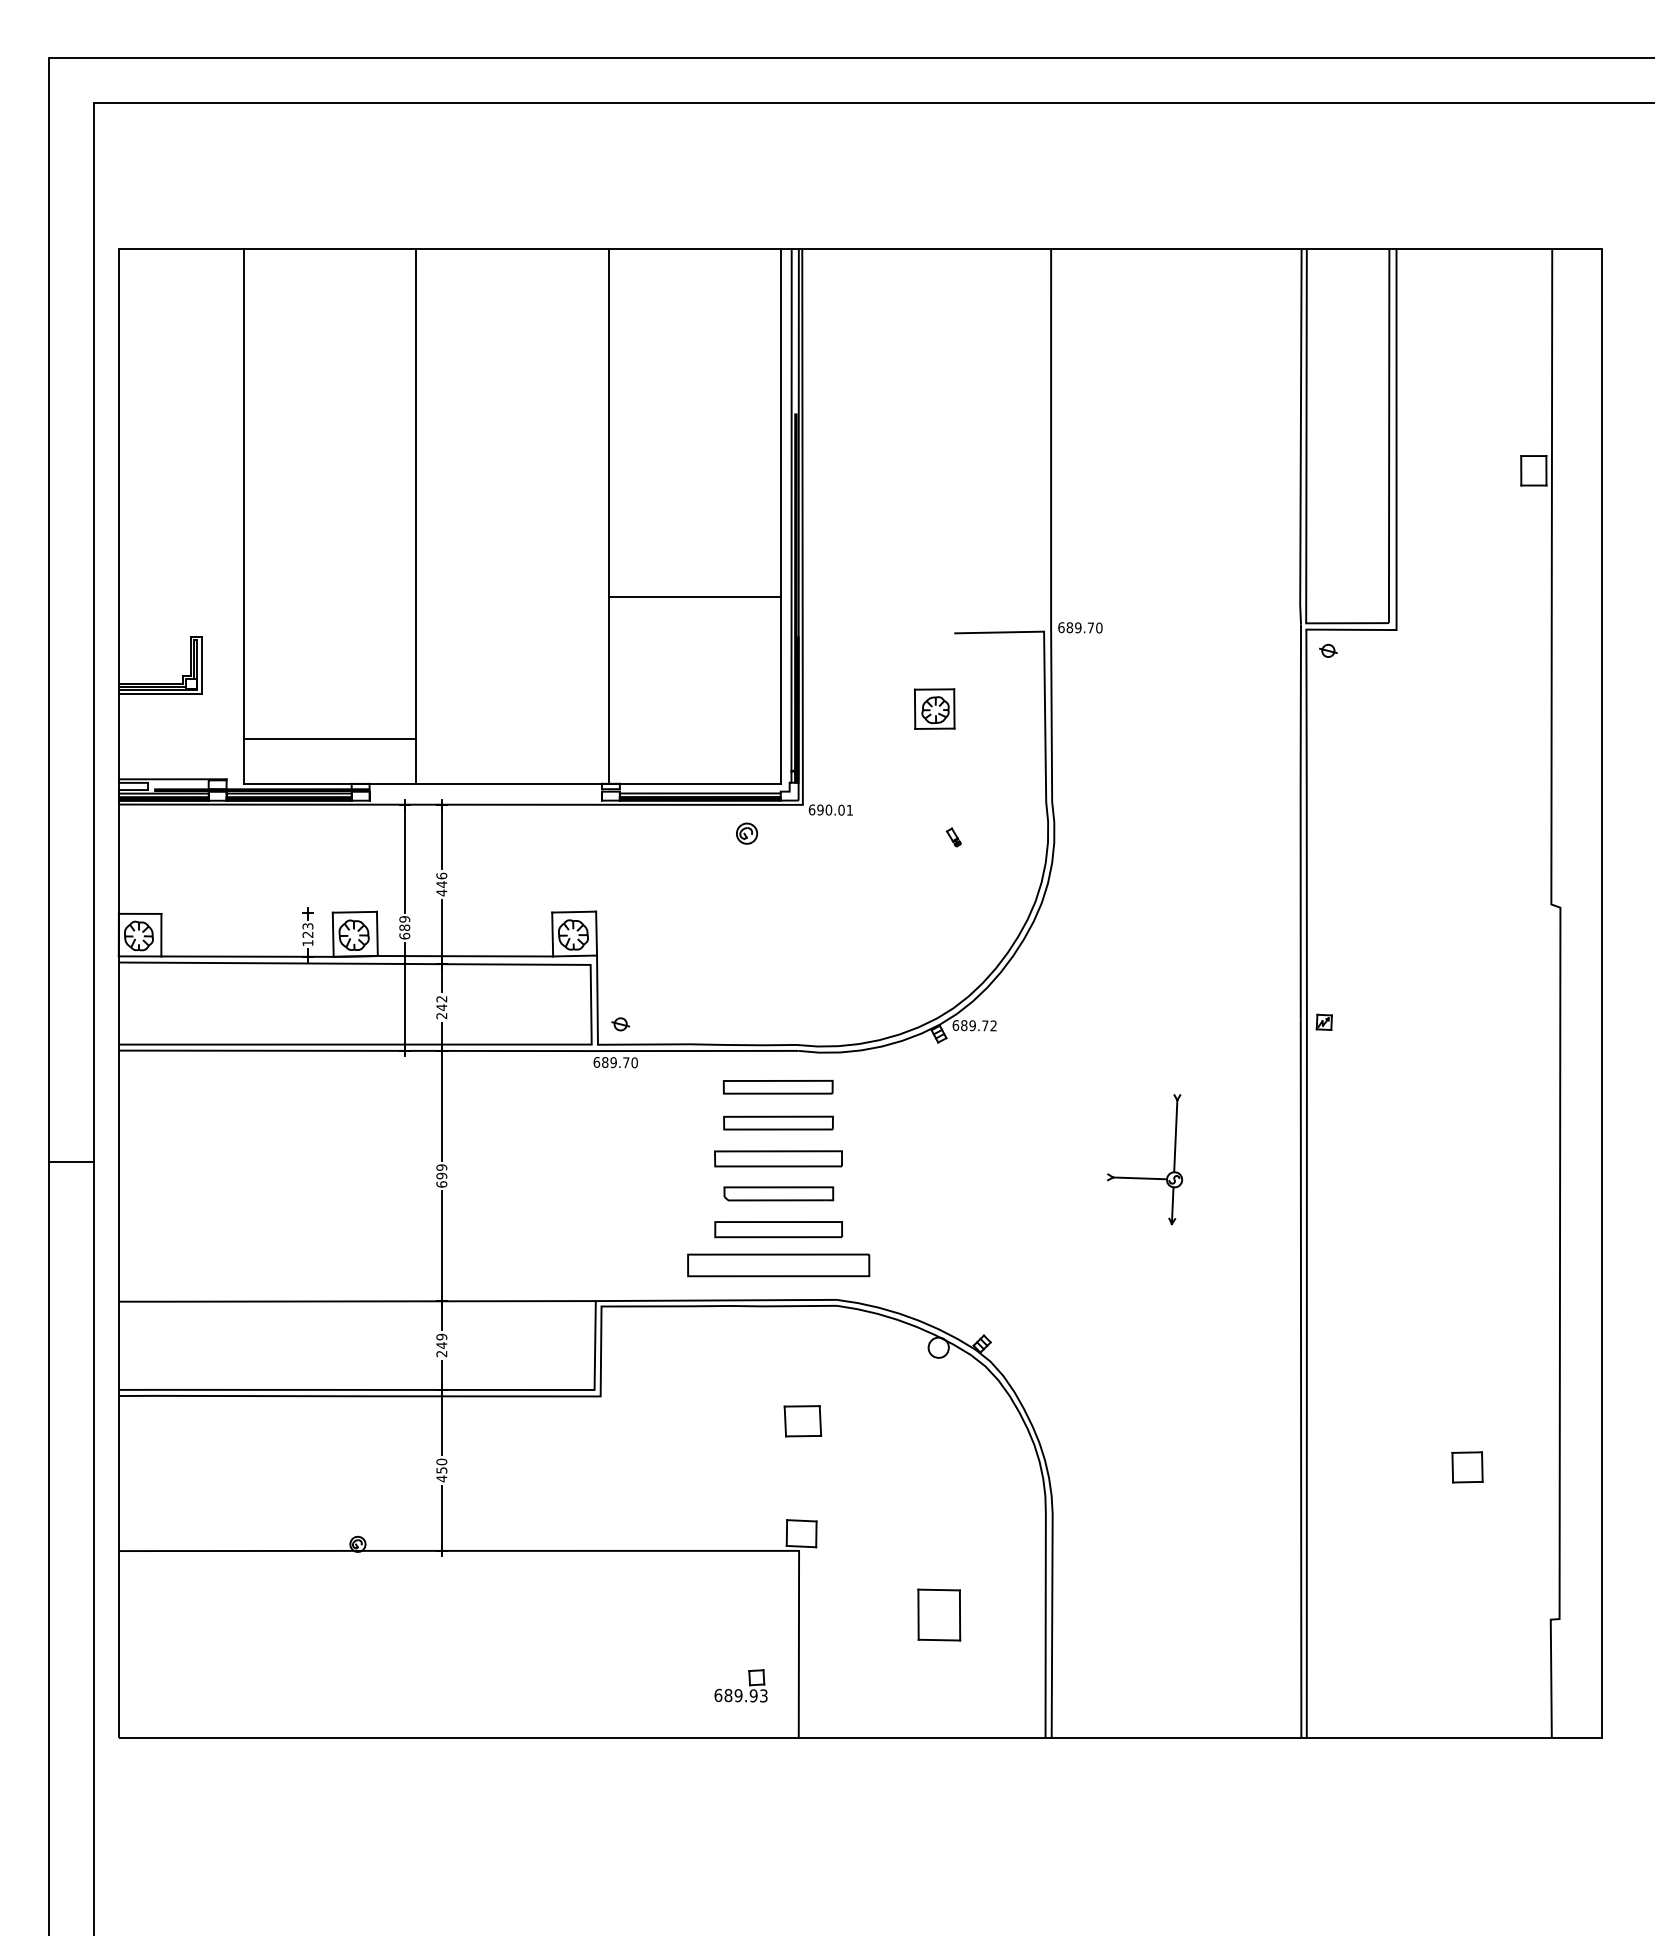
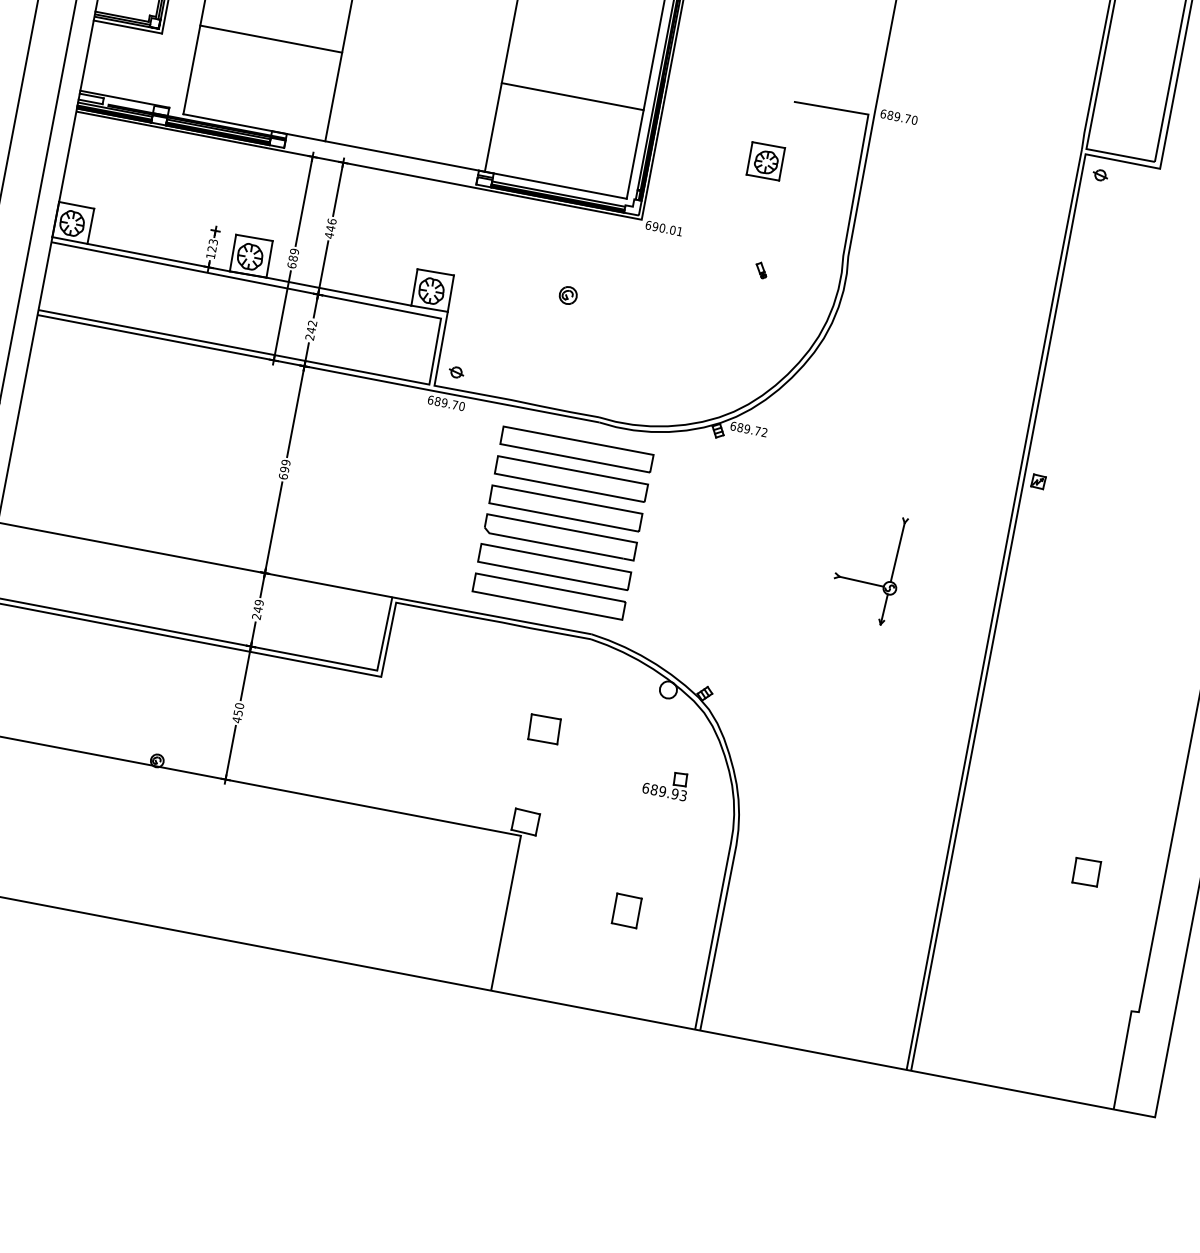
line: (694, 596) -> (572, 96), moved
line: (330, 738) -> (271, 39), moved
part: (747, 833) -> (568, 295), moved
part: (777, 1086) -> (576, 448), size x1.67
part: (778, 1122) -> (571, 478), size x1.67
part: (778, 1158) -> (565, 508), size x1.43
part: (778, 1193) -> (560, 537), size x1.67
part: (778, 1229) -> (554, 566), size x1.43
part: (939, 1614) -> (627, 910), size x0.71
part: (740, 1685) -> (665, 783), moved

